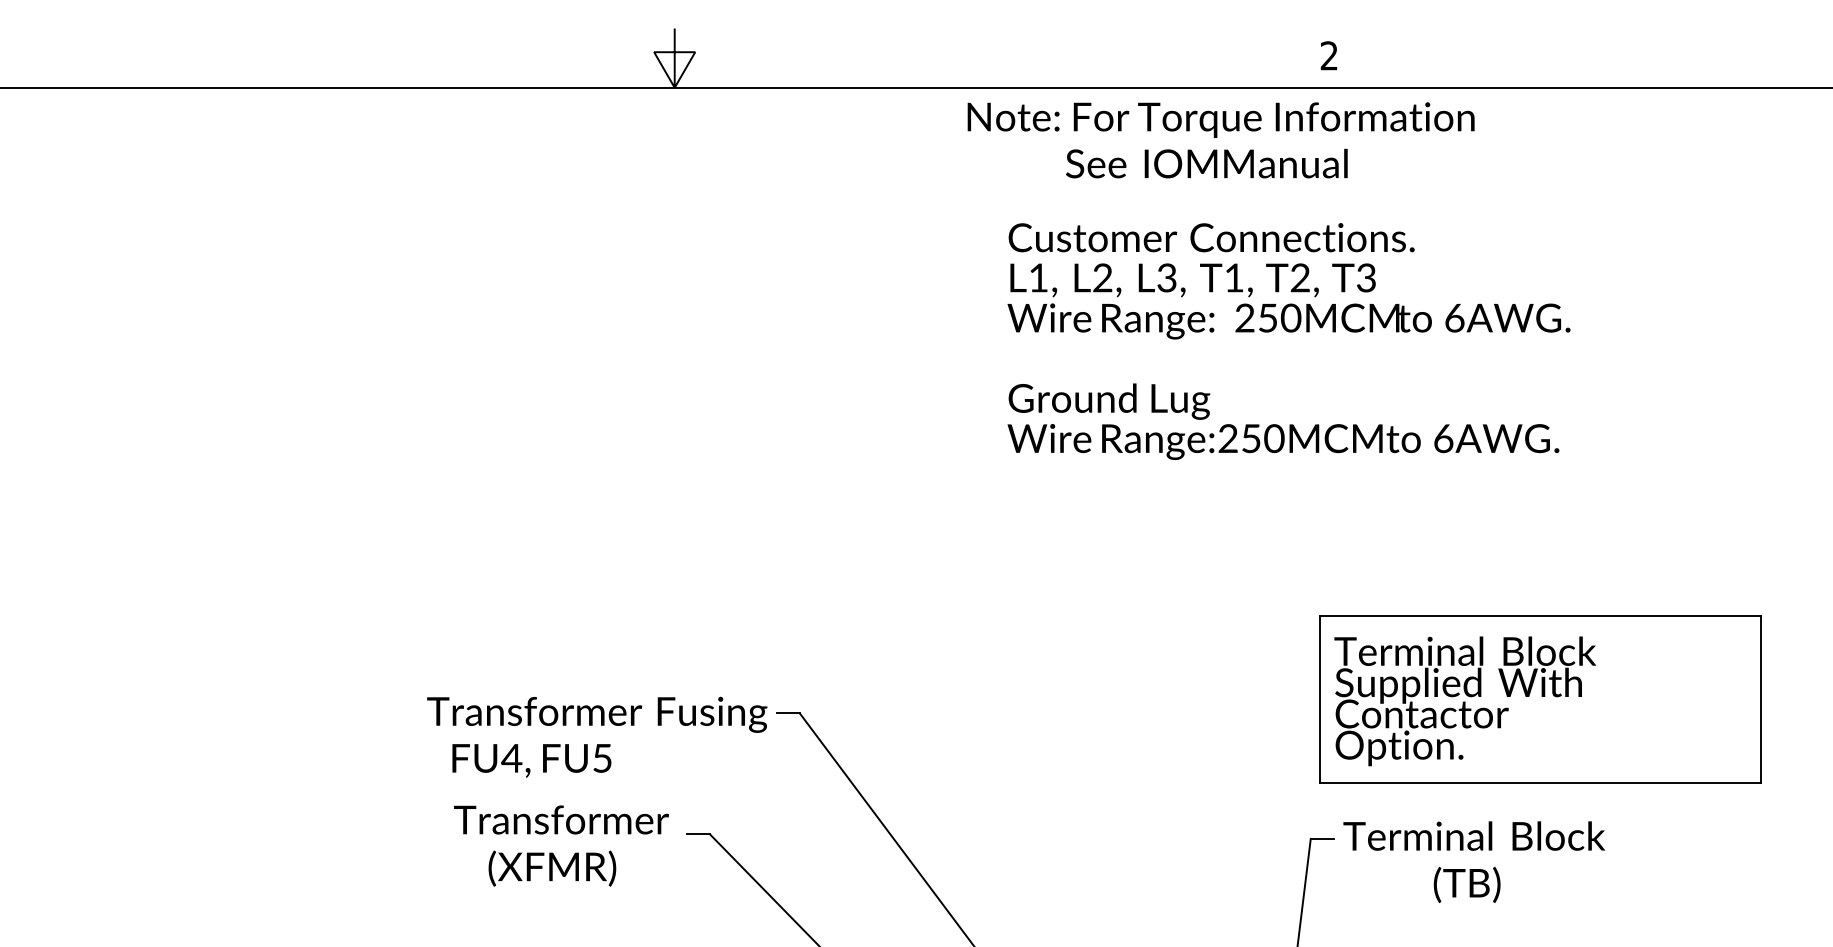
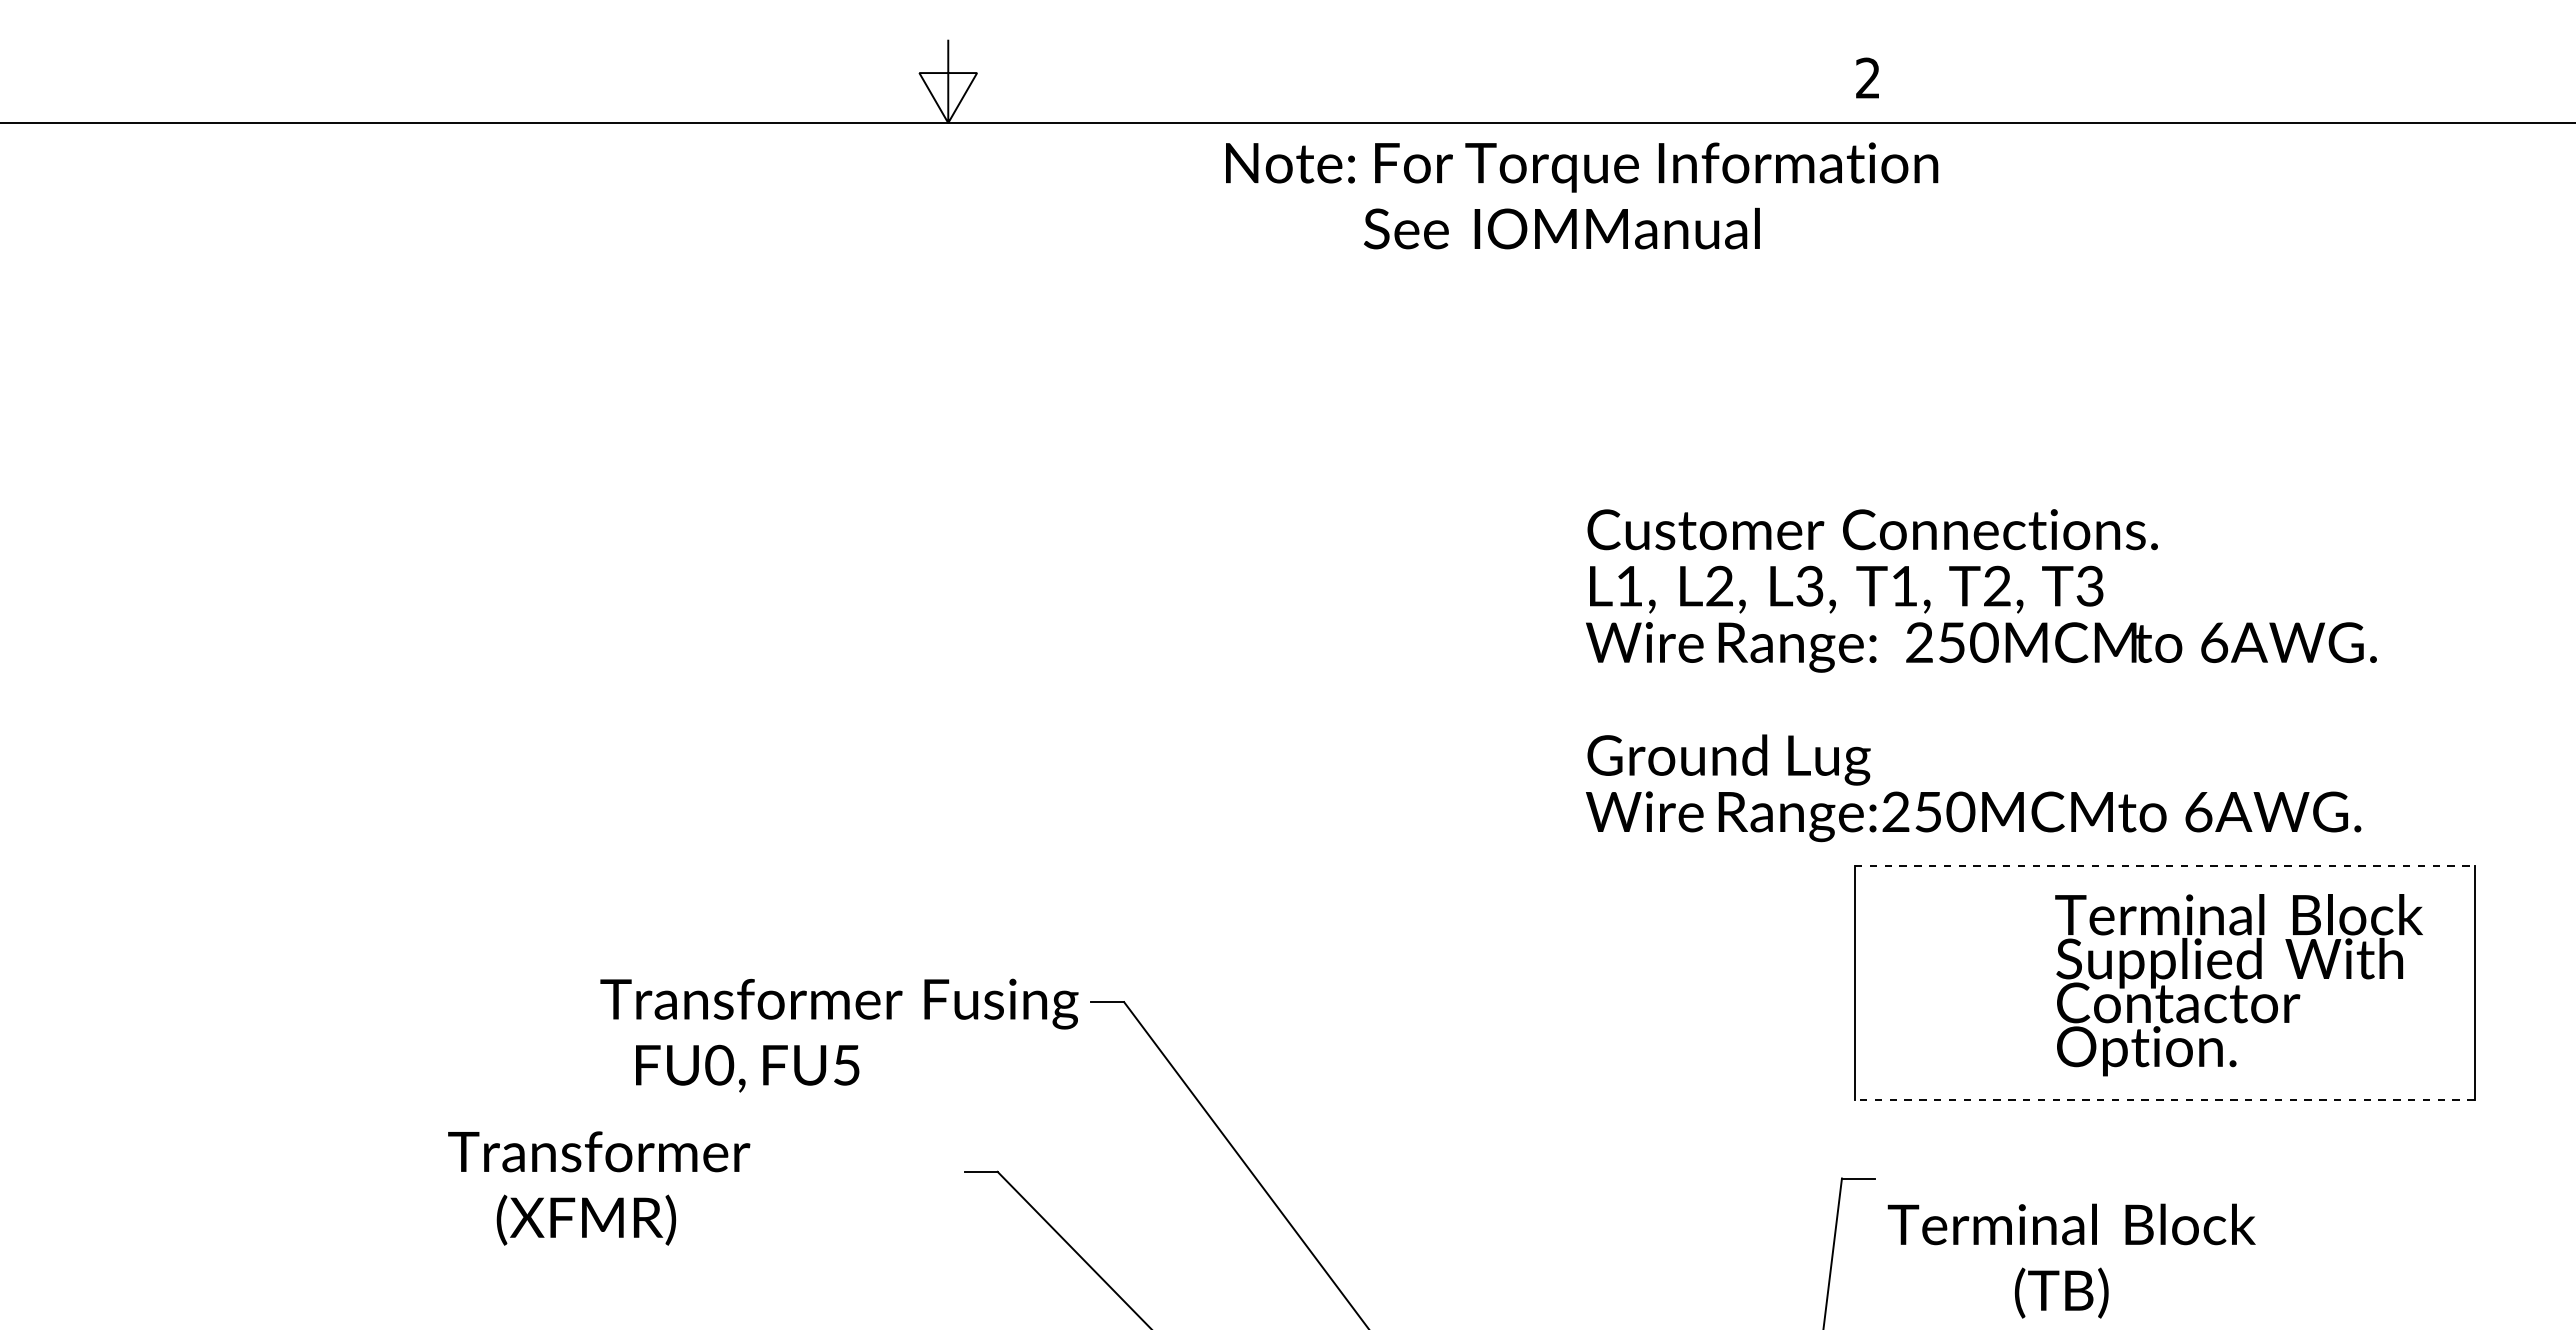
text: (1221, 140) -> (1582, 195), moved
text: (1289, 341) -> (1981, 675), moved
line: (1540, 616) -> (2164, 865), solid -> dashed
text: (1464, 701) -> (2238, 985), moved
text: (511, 757) -> (719, 1064), FU4, -> FU0,
line: (1540, 783) -> (2164, 1100), solid -> dashed
text: (561, 846) -> (599, 1188), moved
text: (1474, 861) -> (2071, 1260), moved

